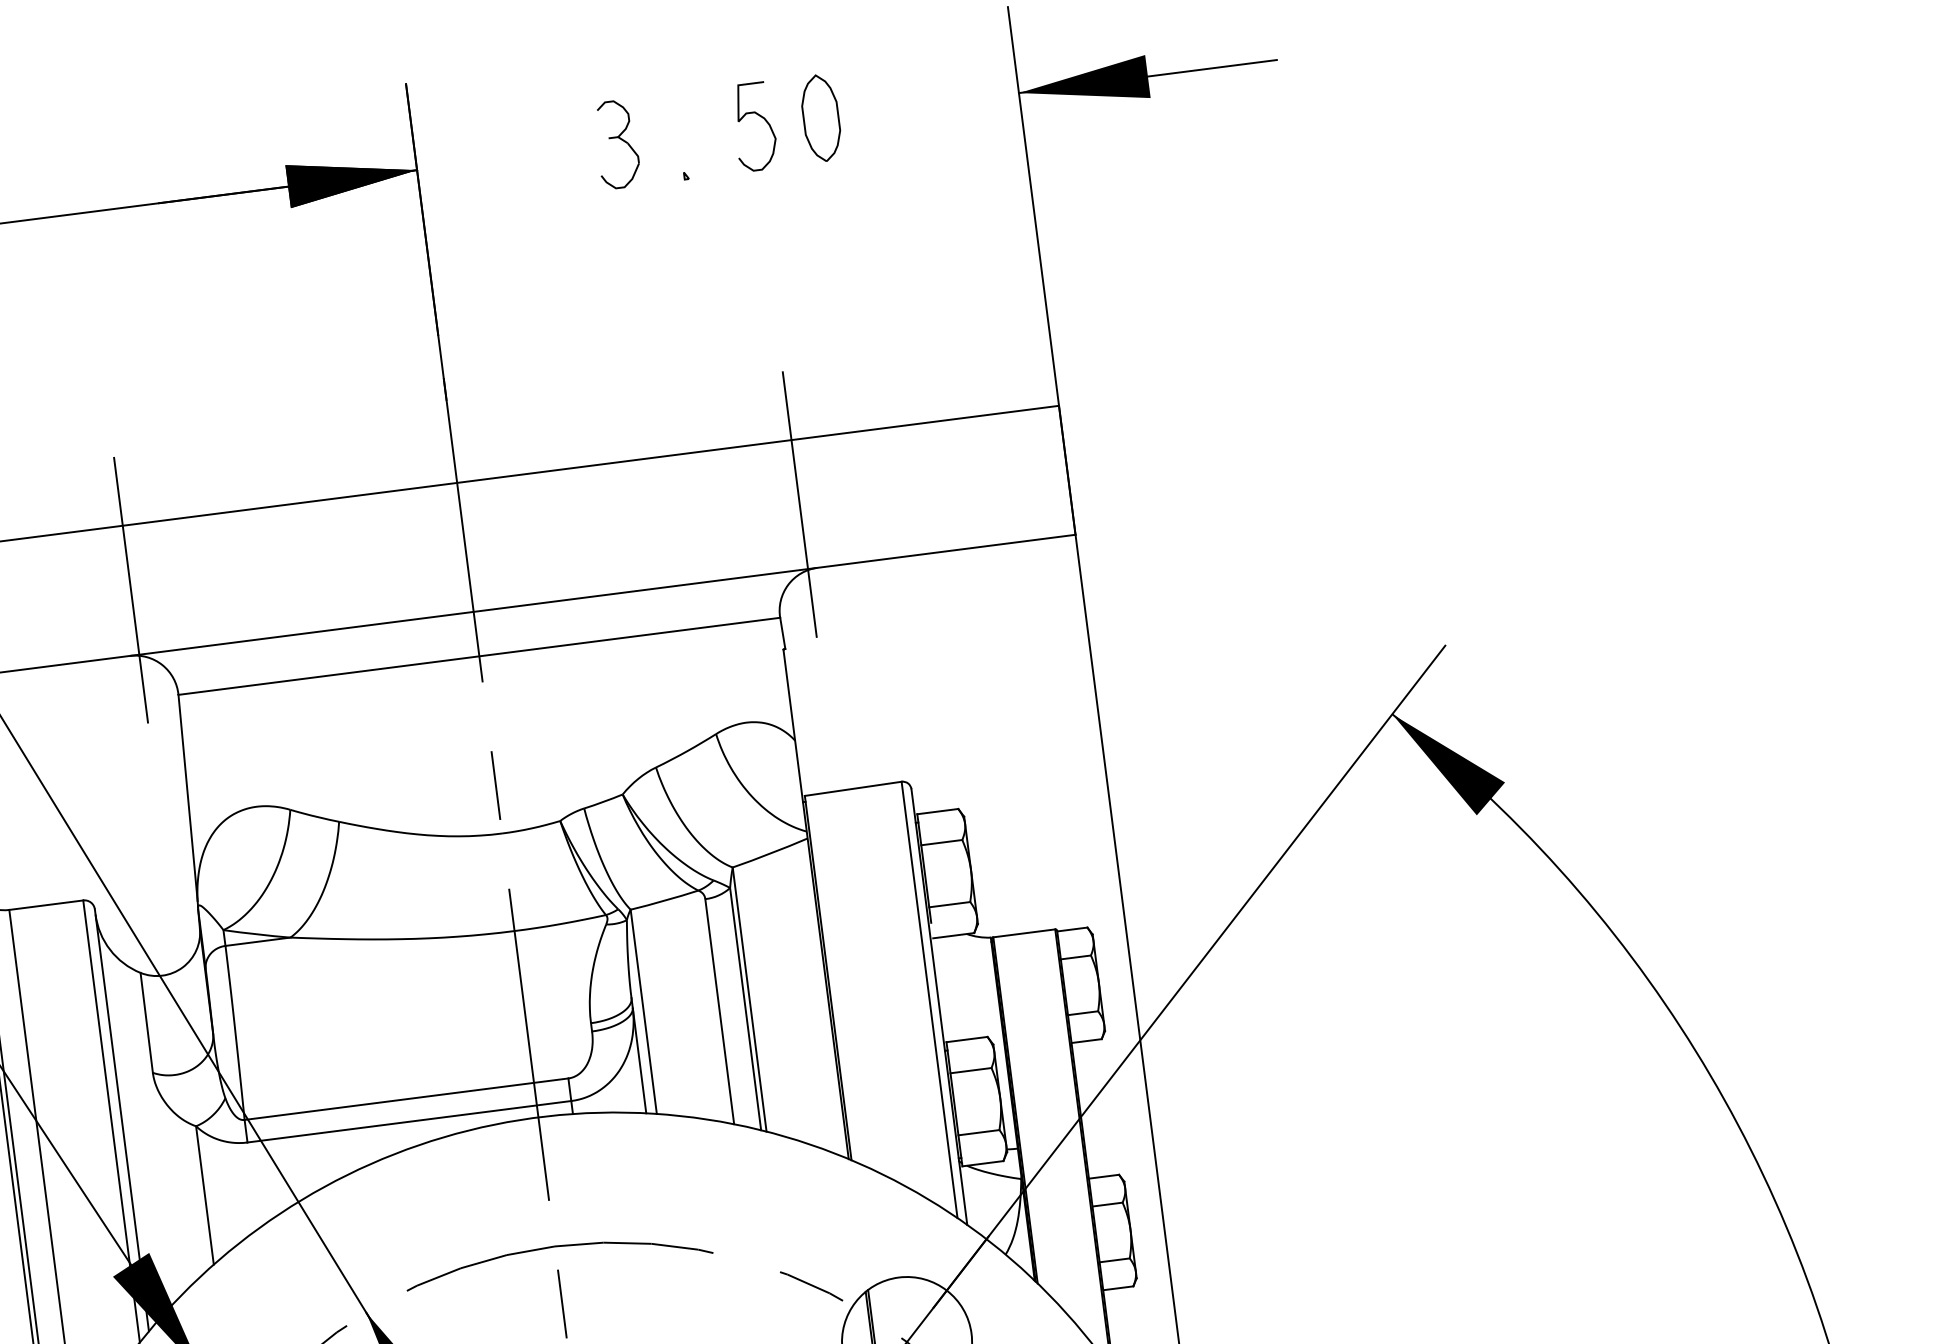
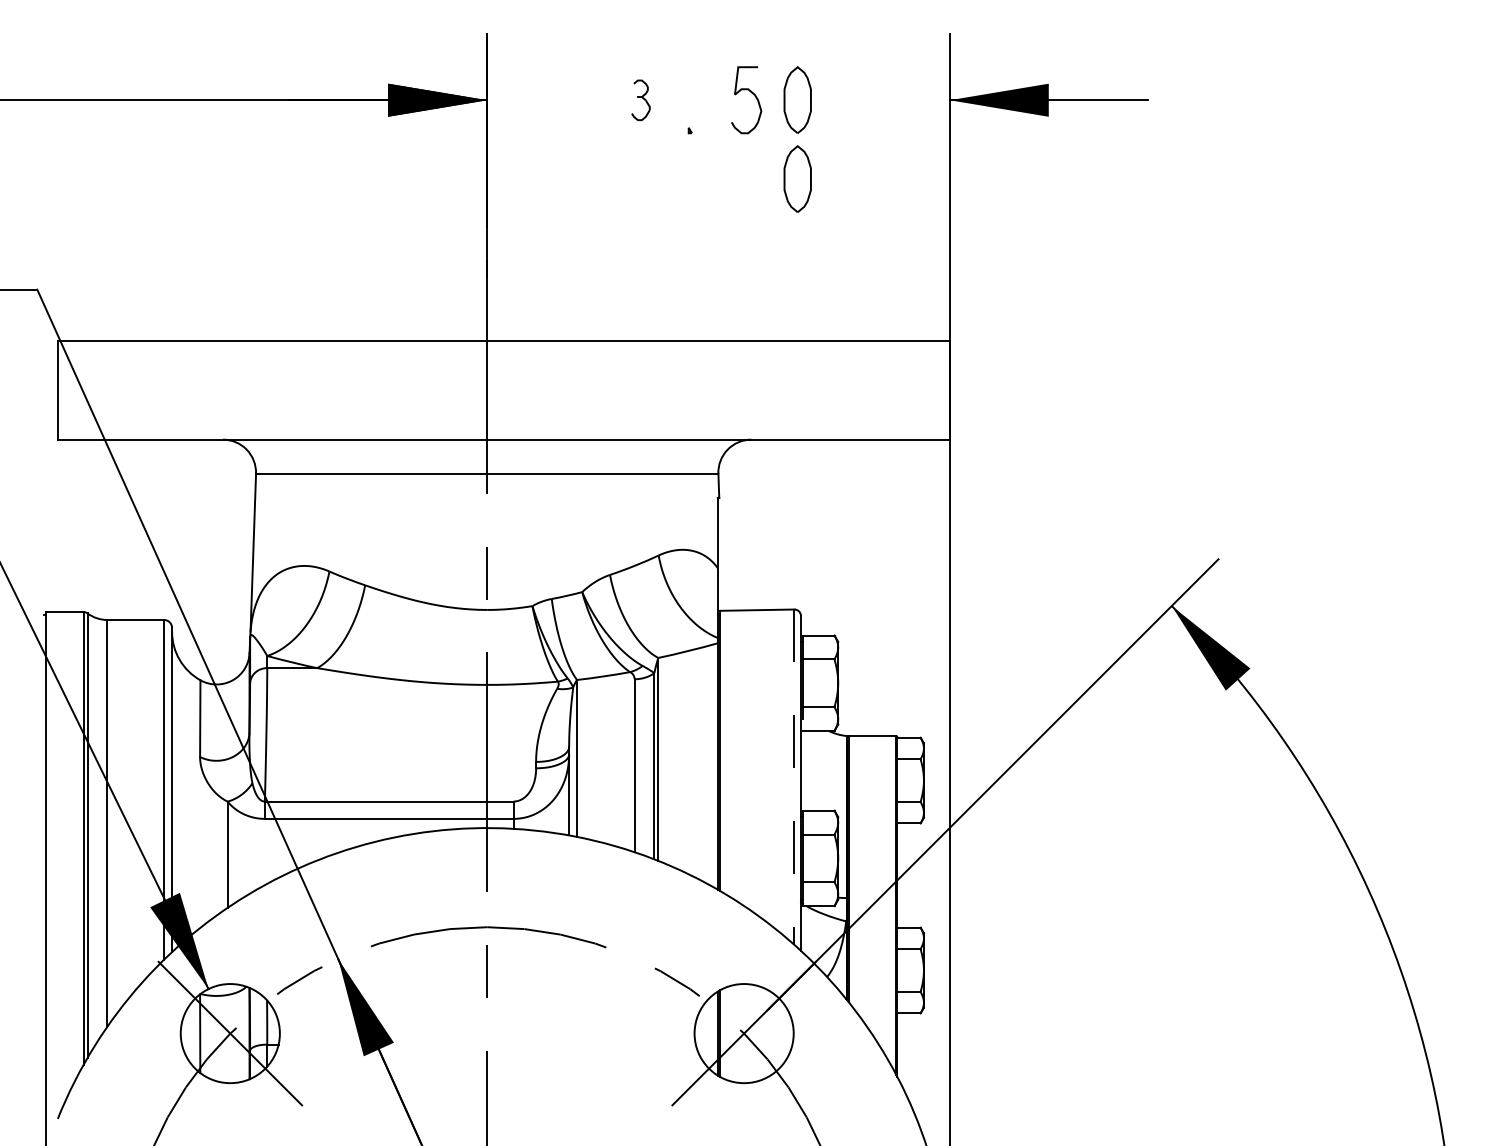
part: (616, 144) -> (640, 100), size x0.6
part: (833, 220) -> (797, 178), added
line: (800, 503) -> (744, 389), removed
line: (131, 589) -> (230, 389), removed
line: (929, 1000) -> (794, 777), solid -> dashed

